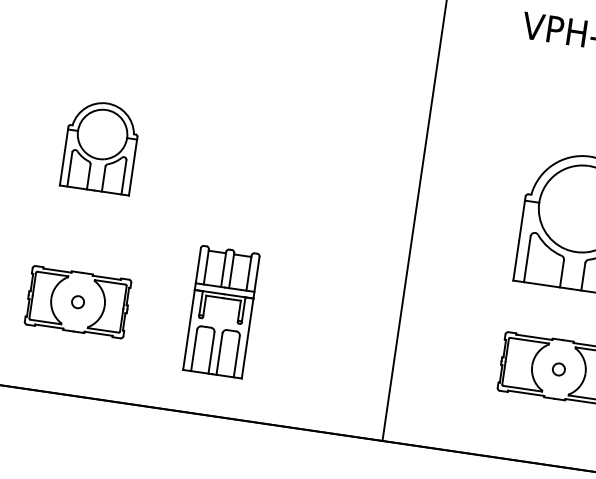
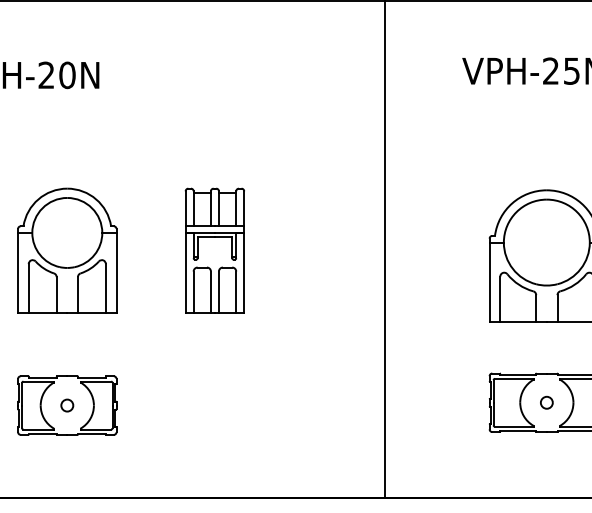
part: (100, 146) -> (67, 250), size x1.43
part: (221, 311) -> (214, 250), moved

